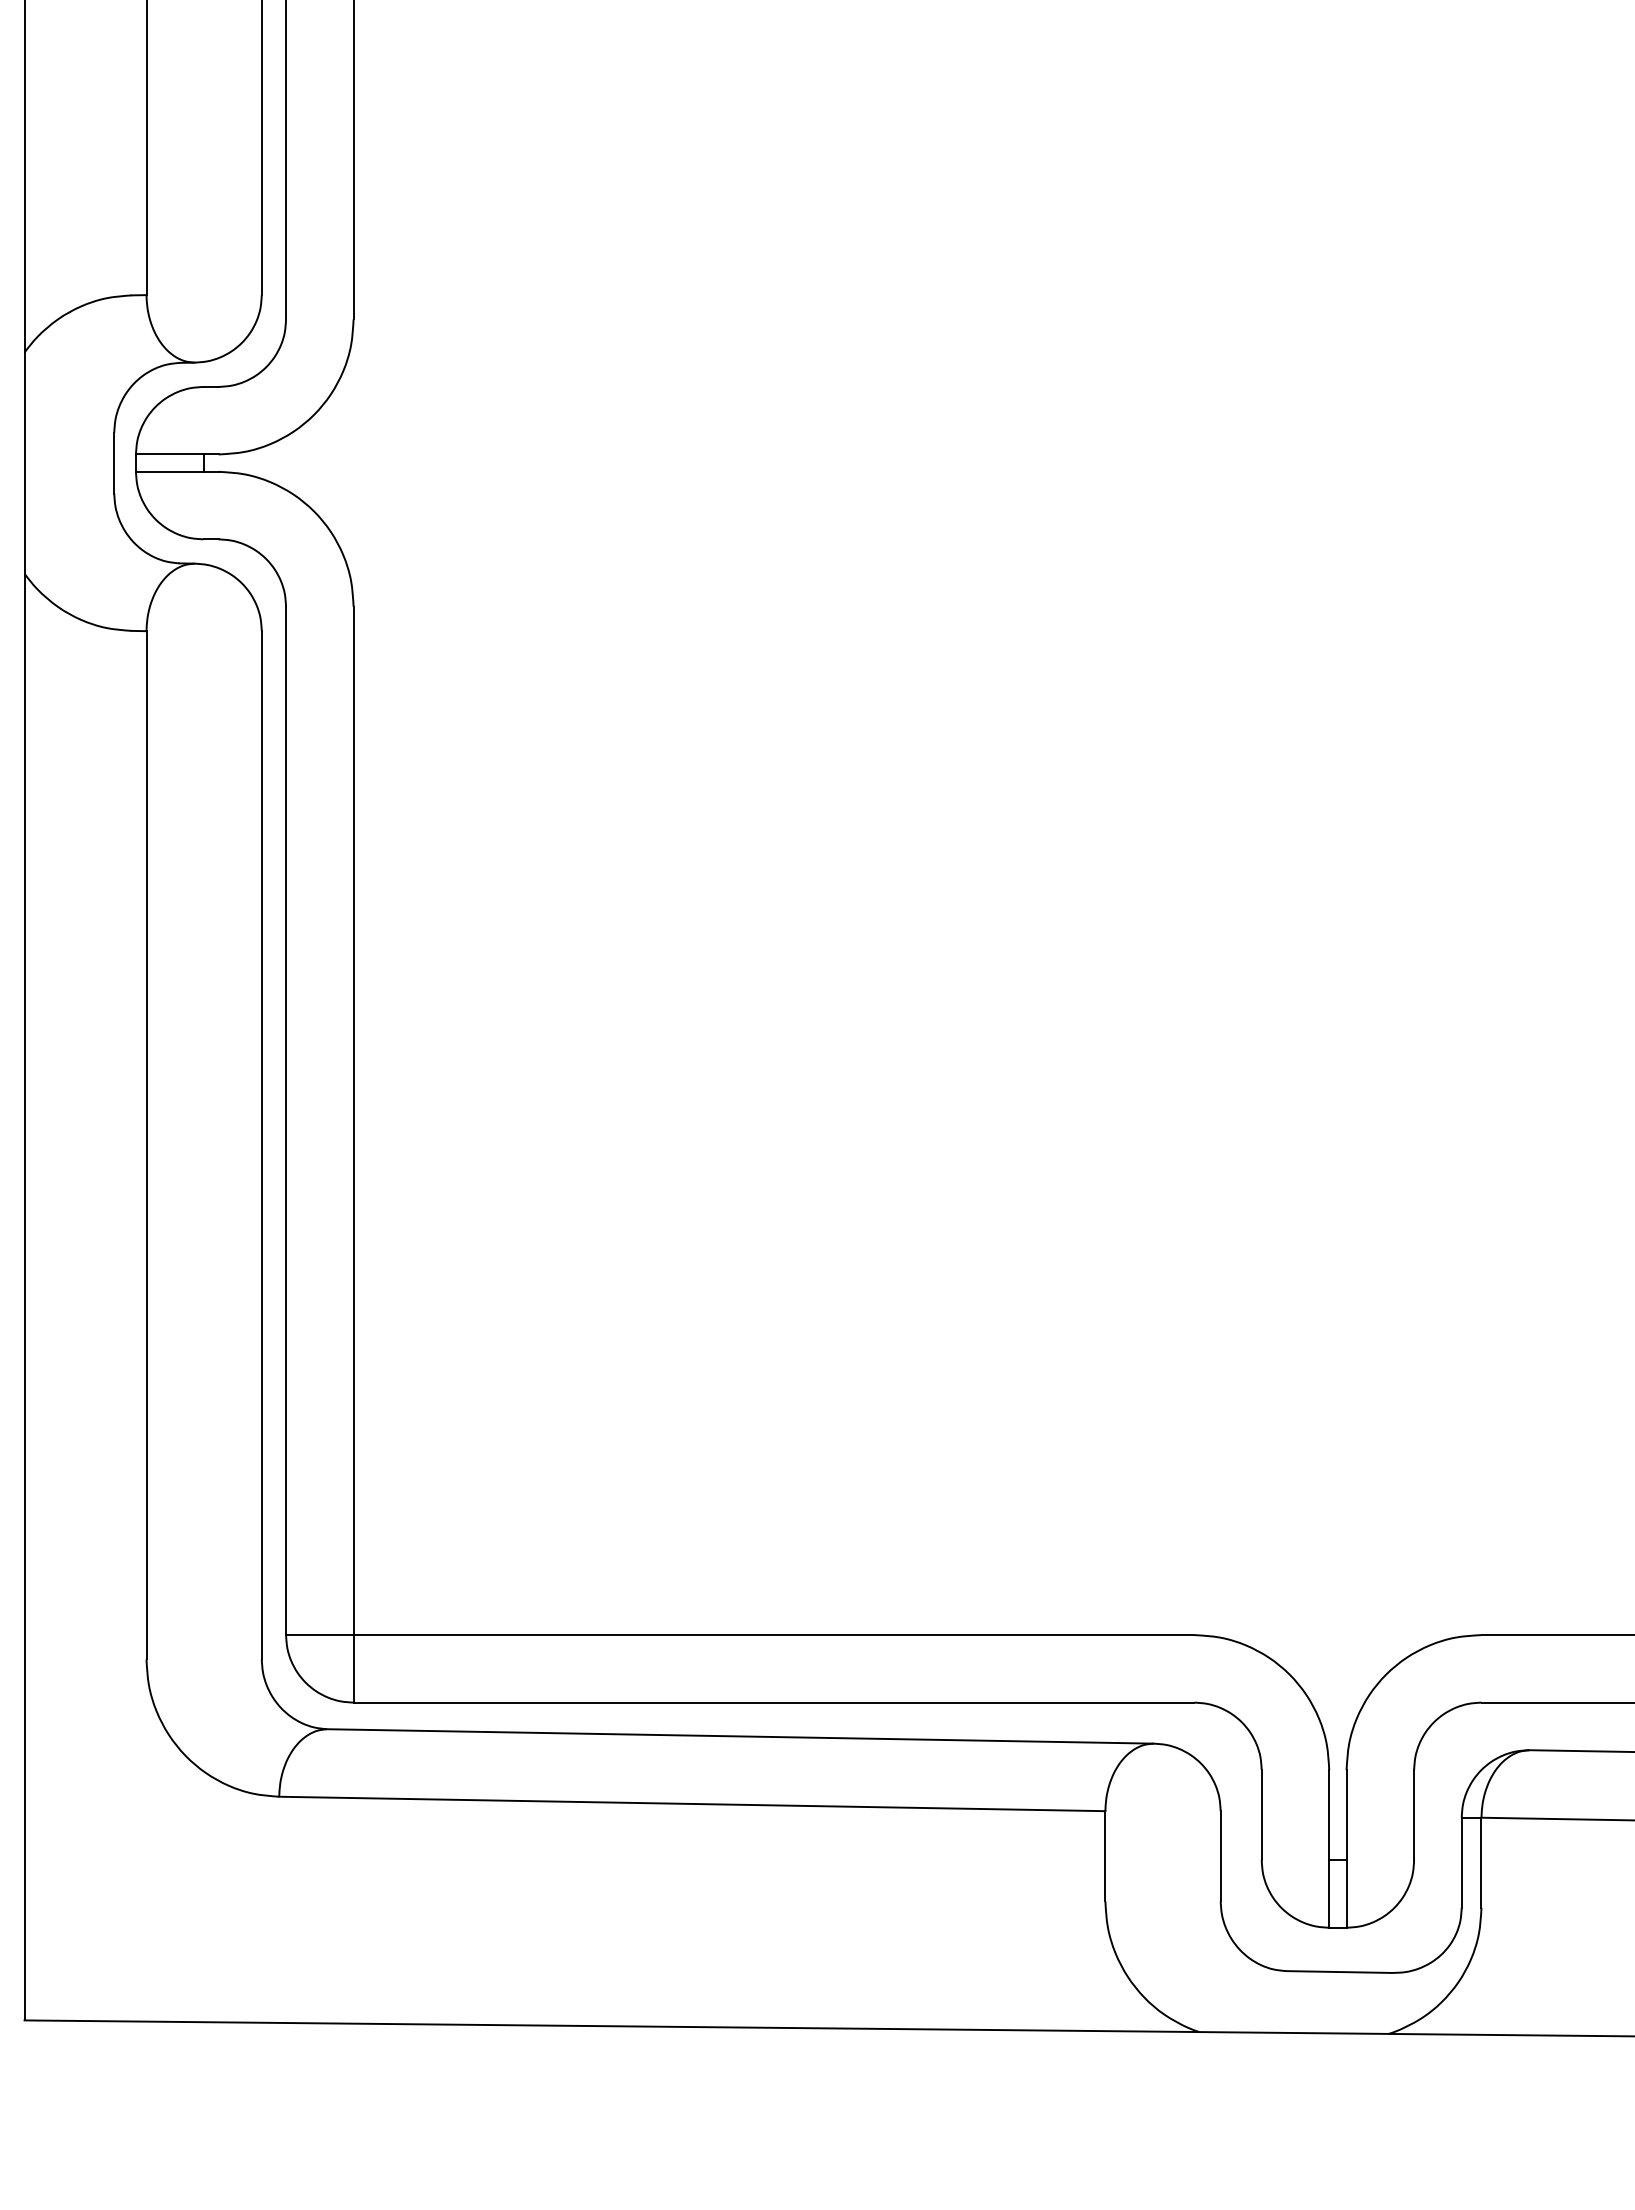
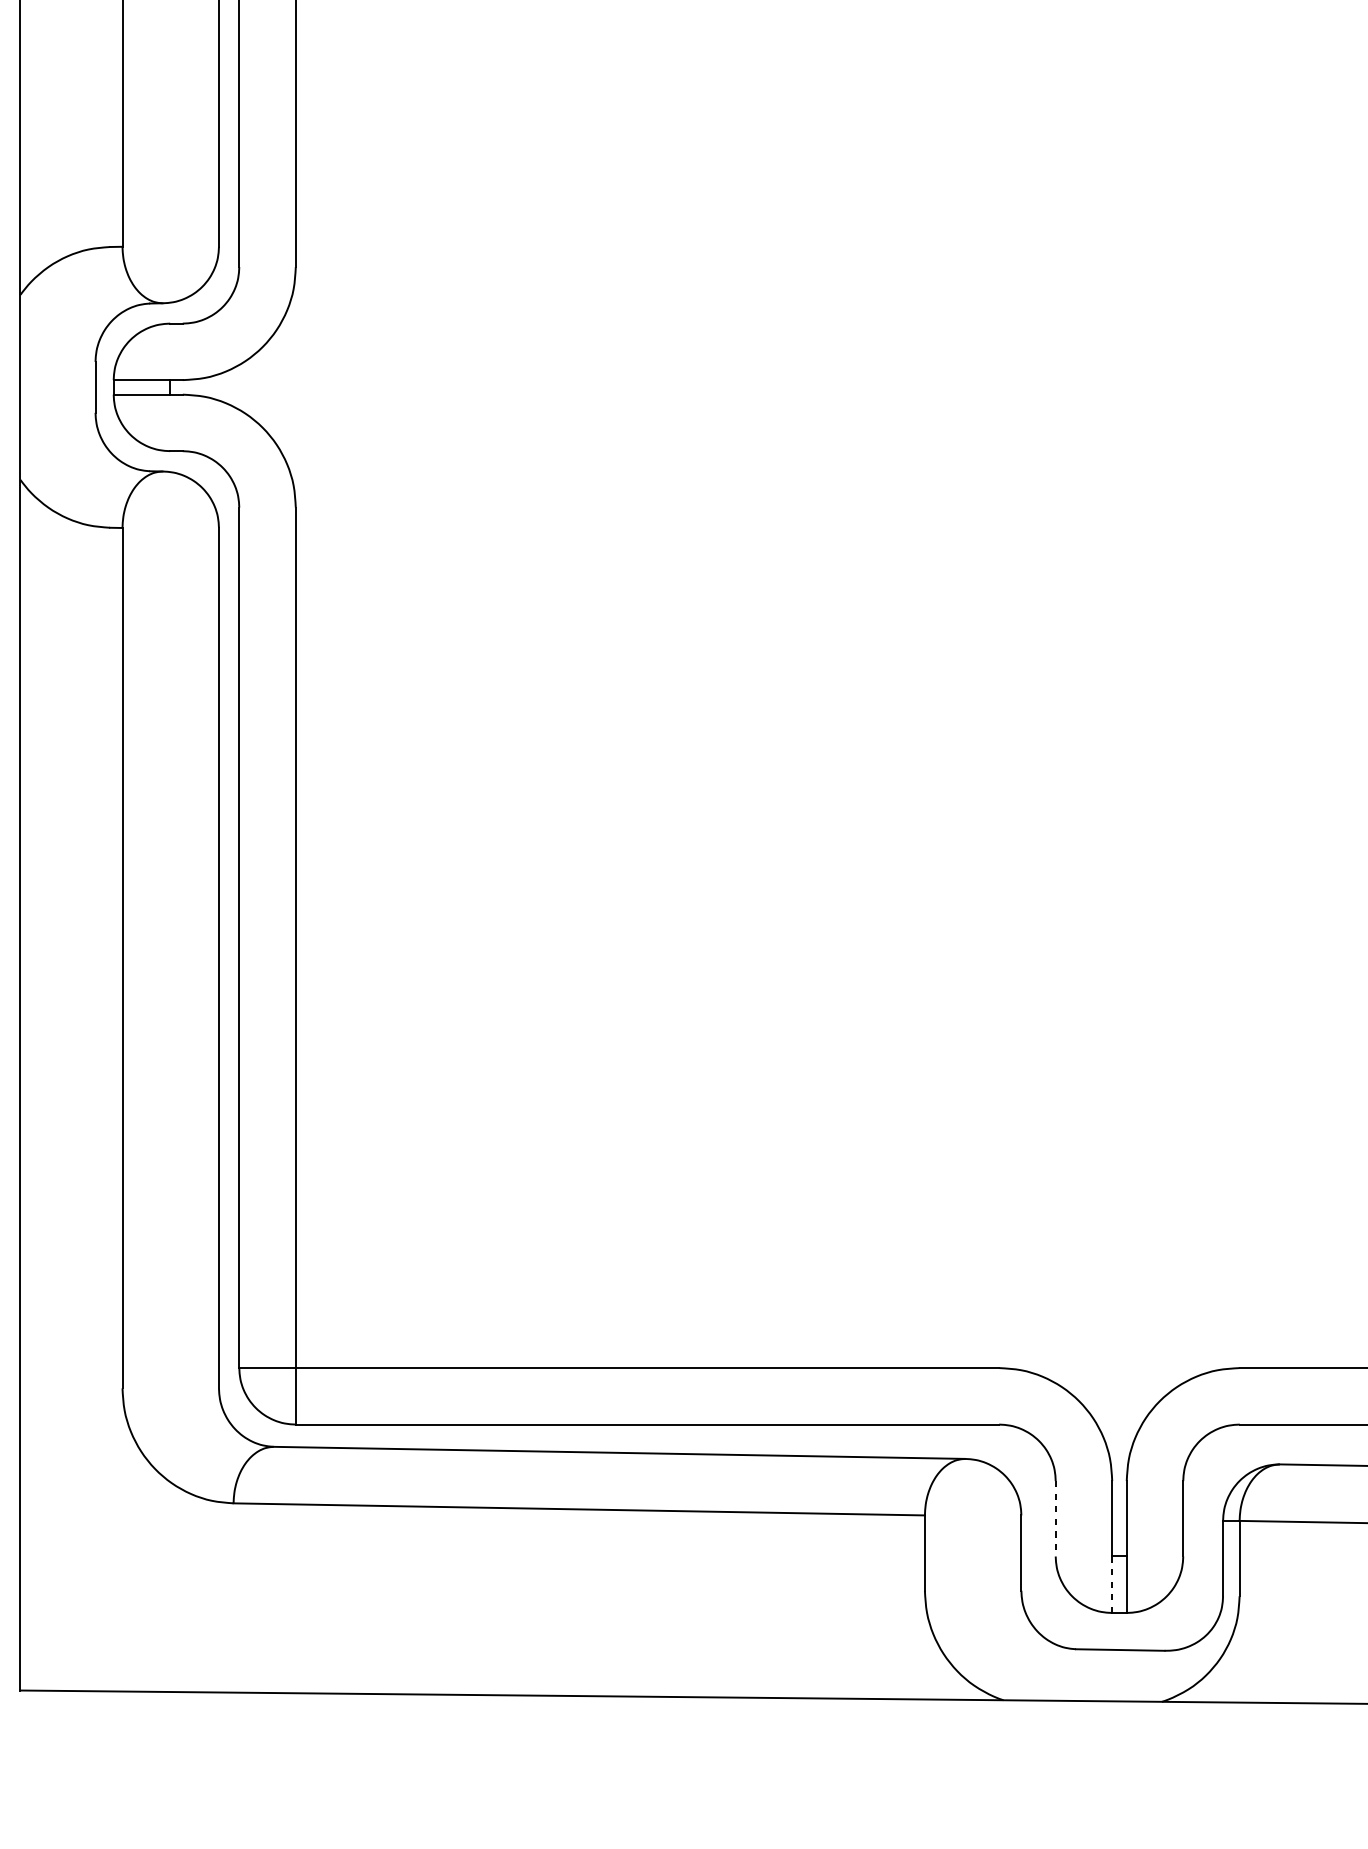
line: (1261, 1815) -> (1055, 1519), solid -> dashed
line: (1329, 1893) -> (1112, 1584), solid -> dashed

